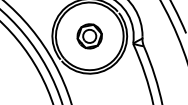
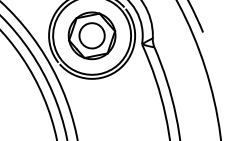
part: (89, 36) -> (91, 35), size x1.67

